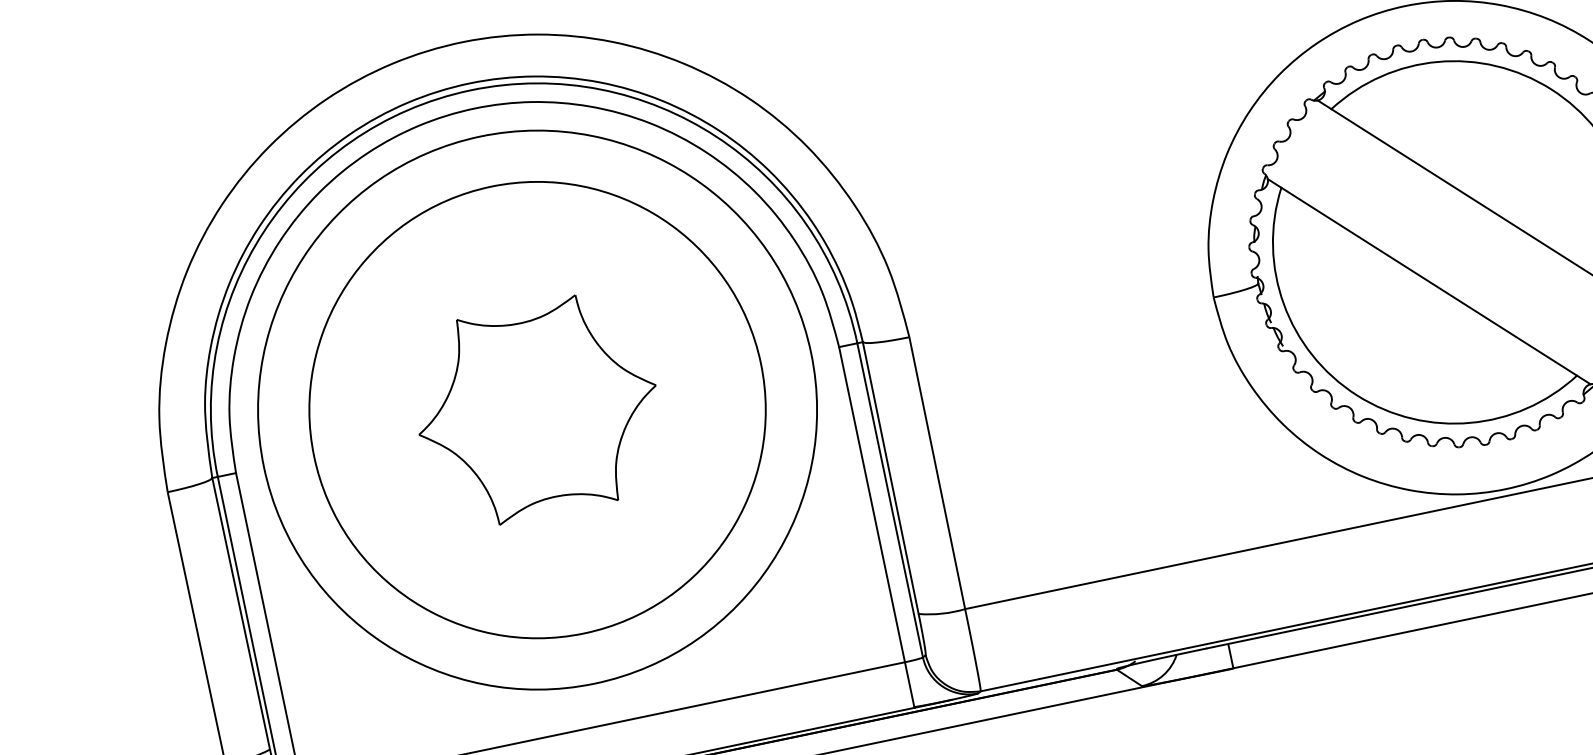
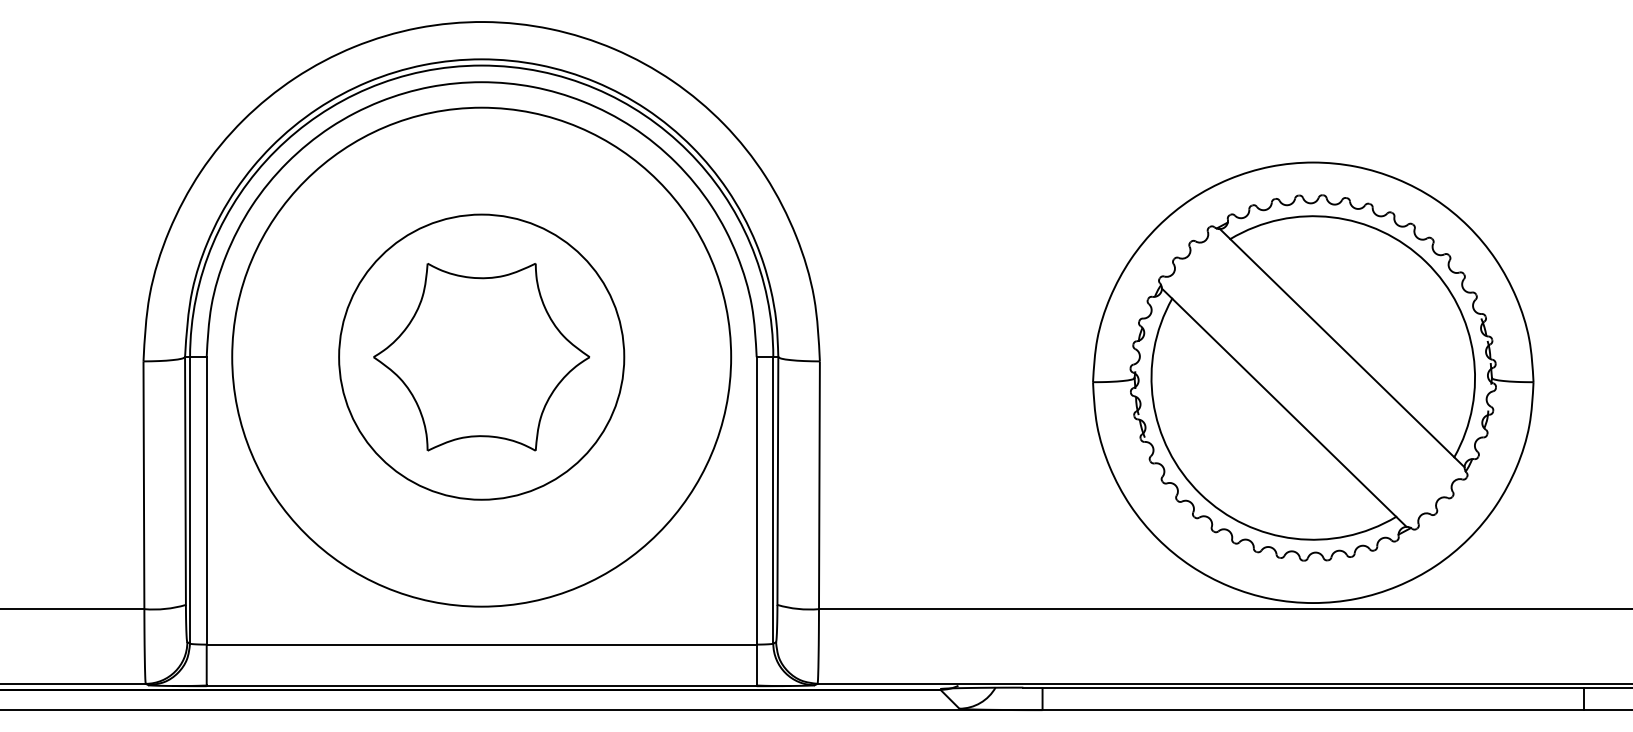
circle: (537, 409) -> (481, 356), size x0.7

